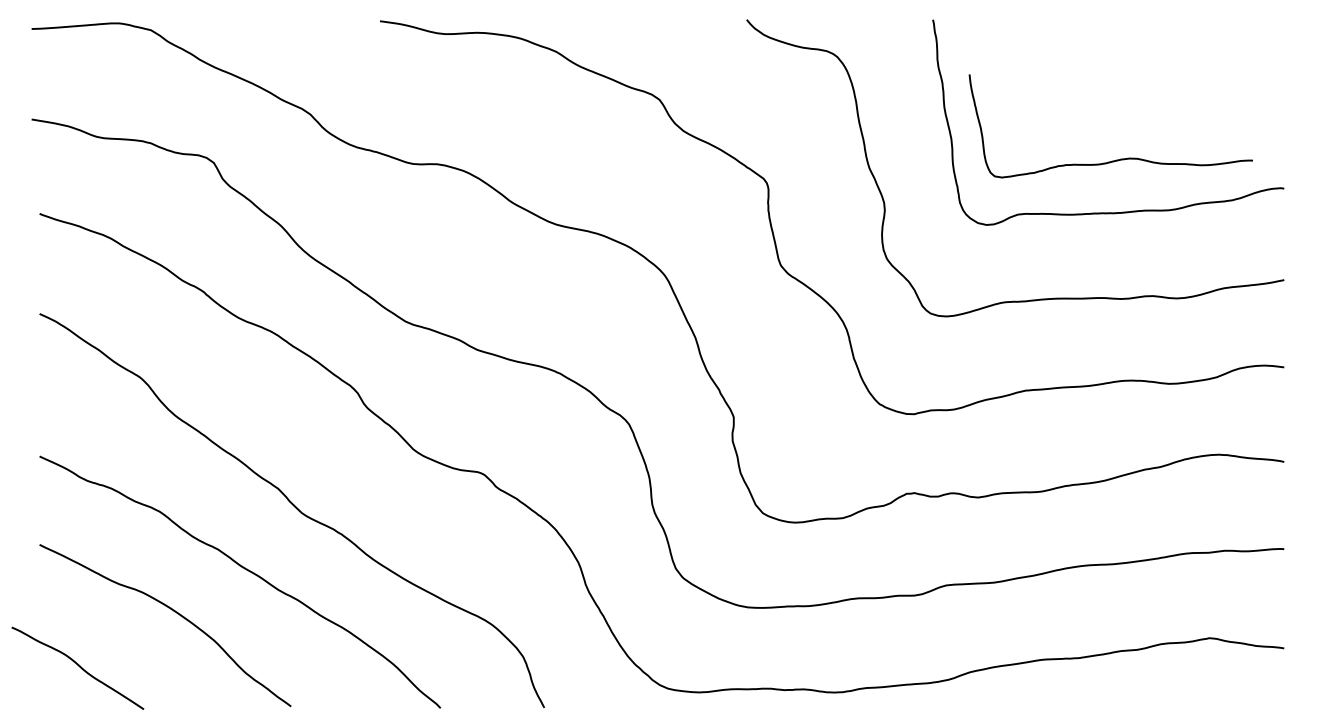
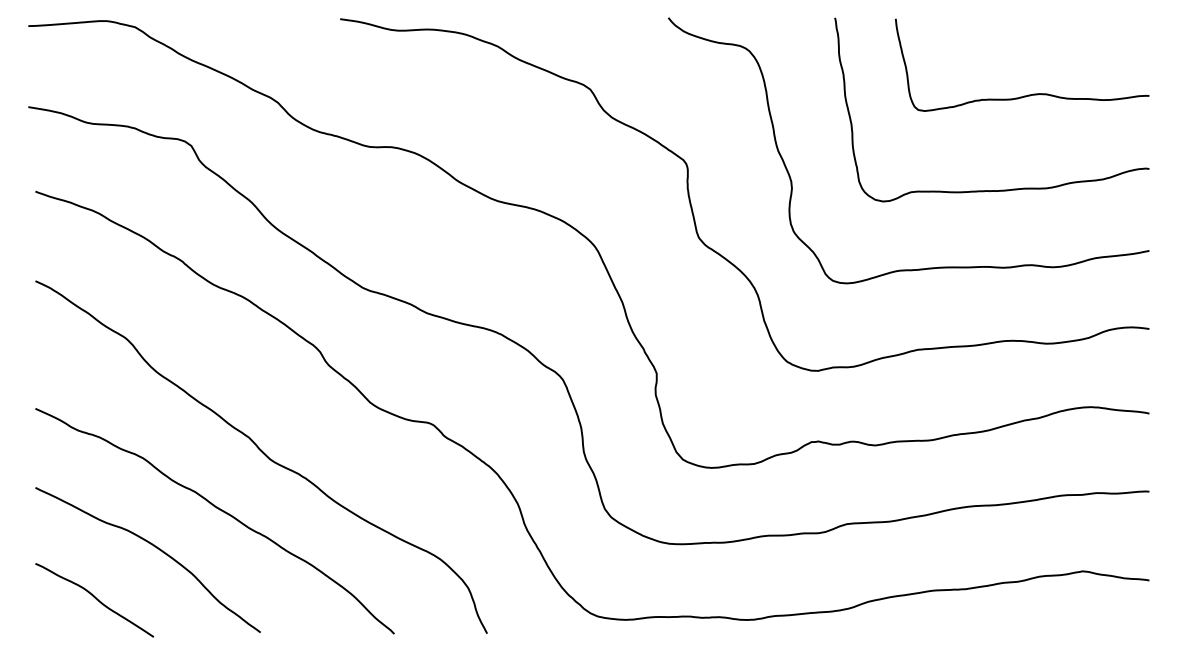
curve: (1117, 159) -> (1028, 94), moved
curve: (78, 667) -> (95, 599), moved

